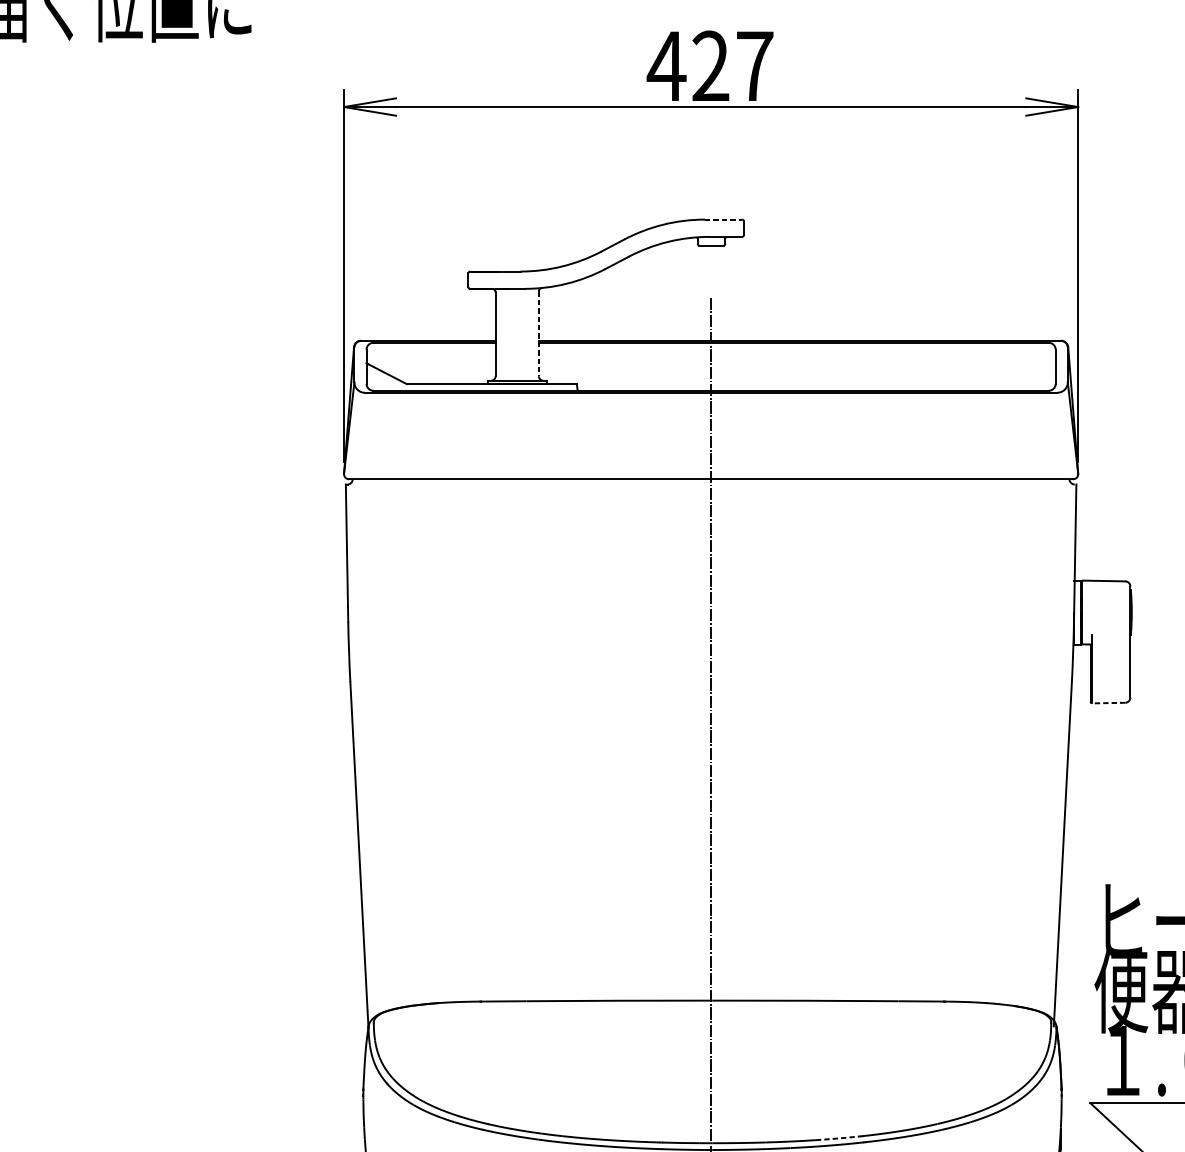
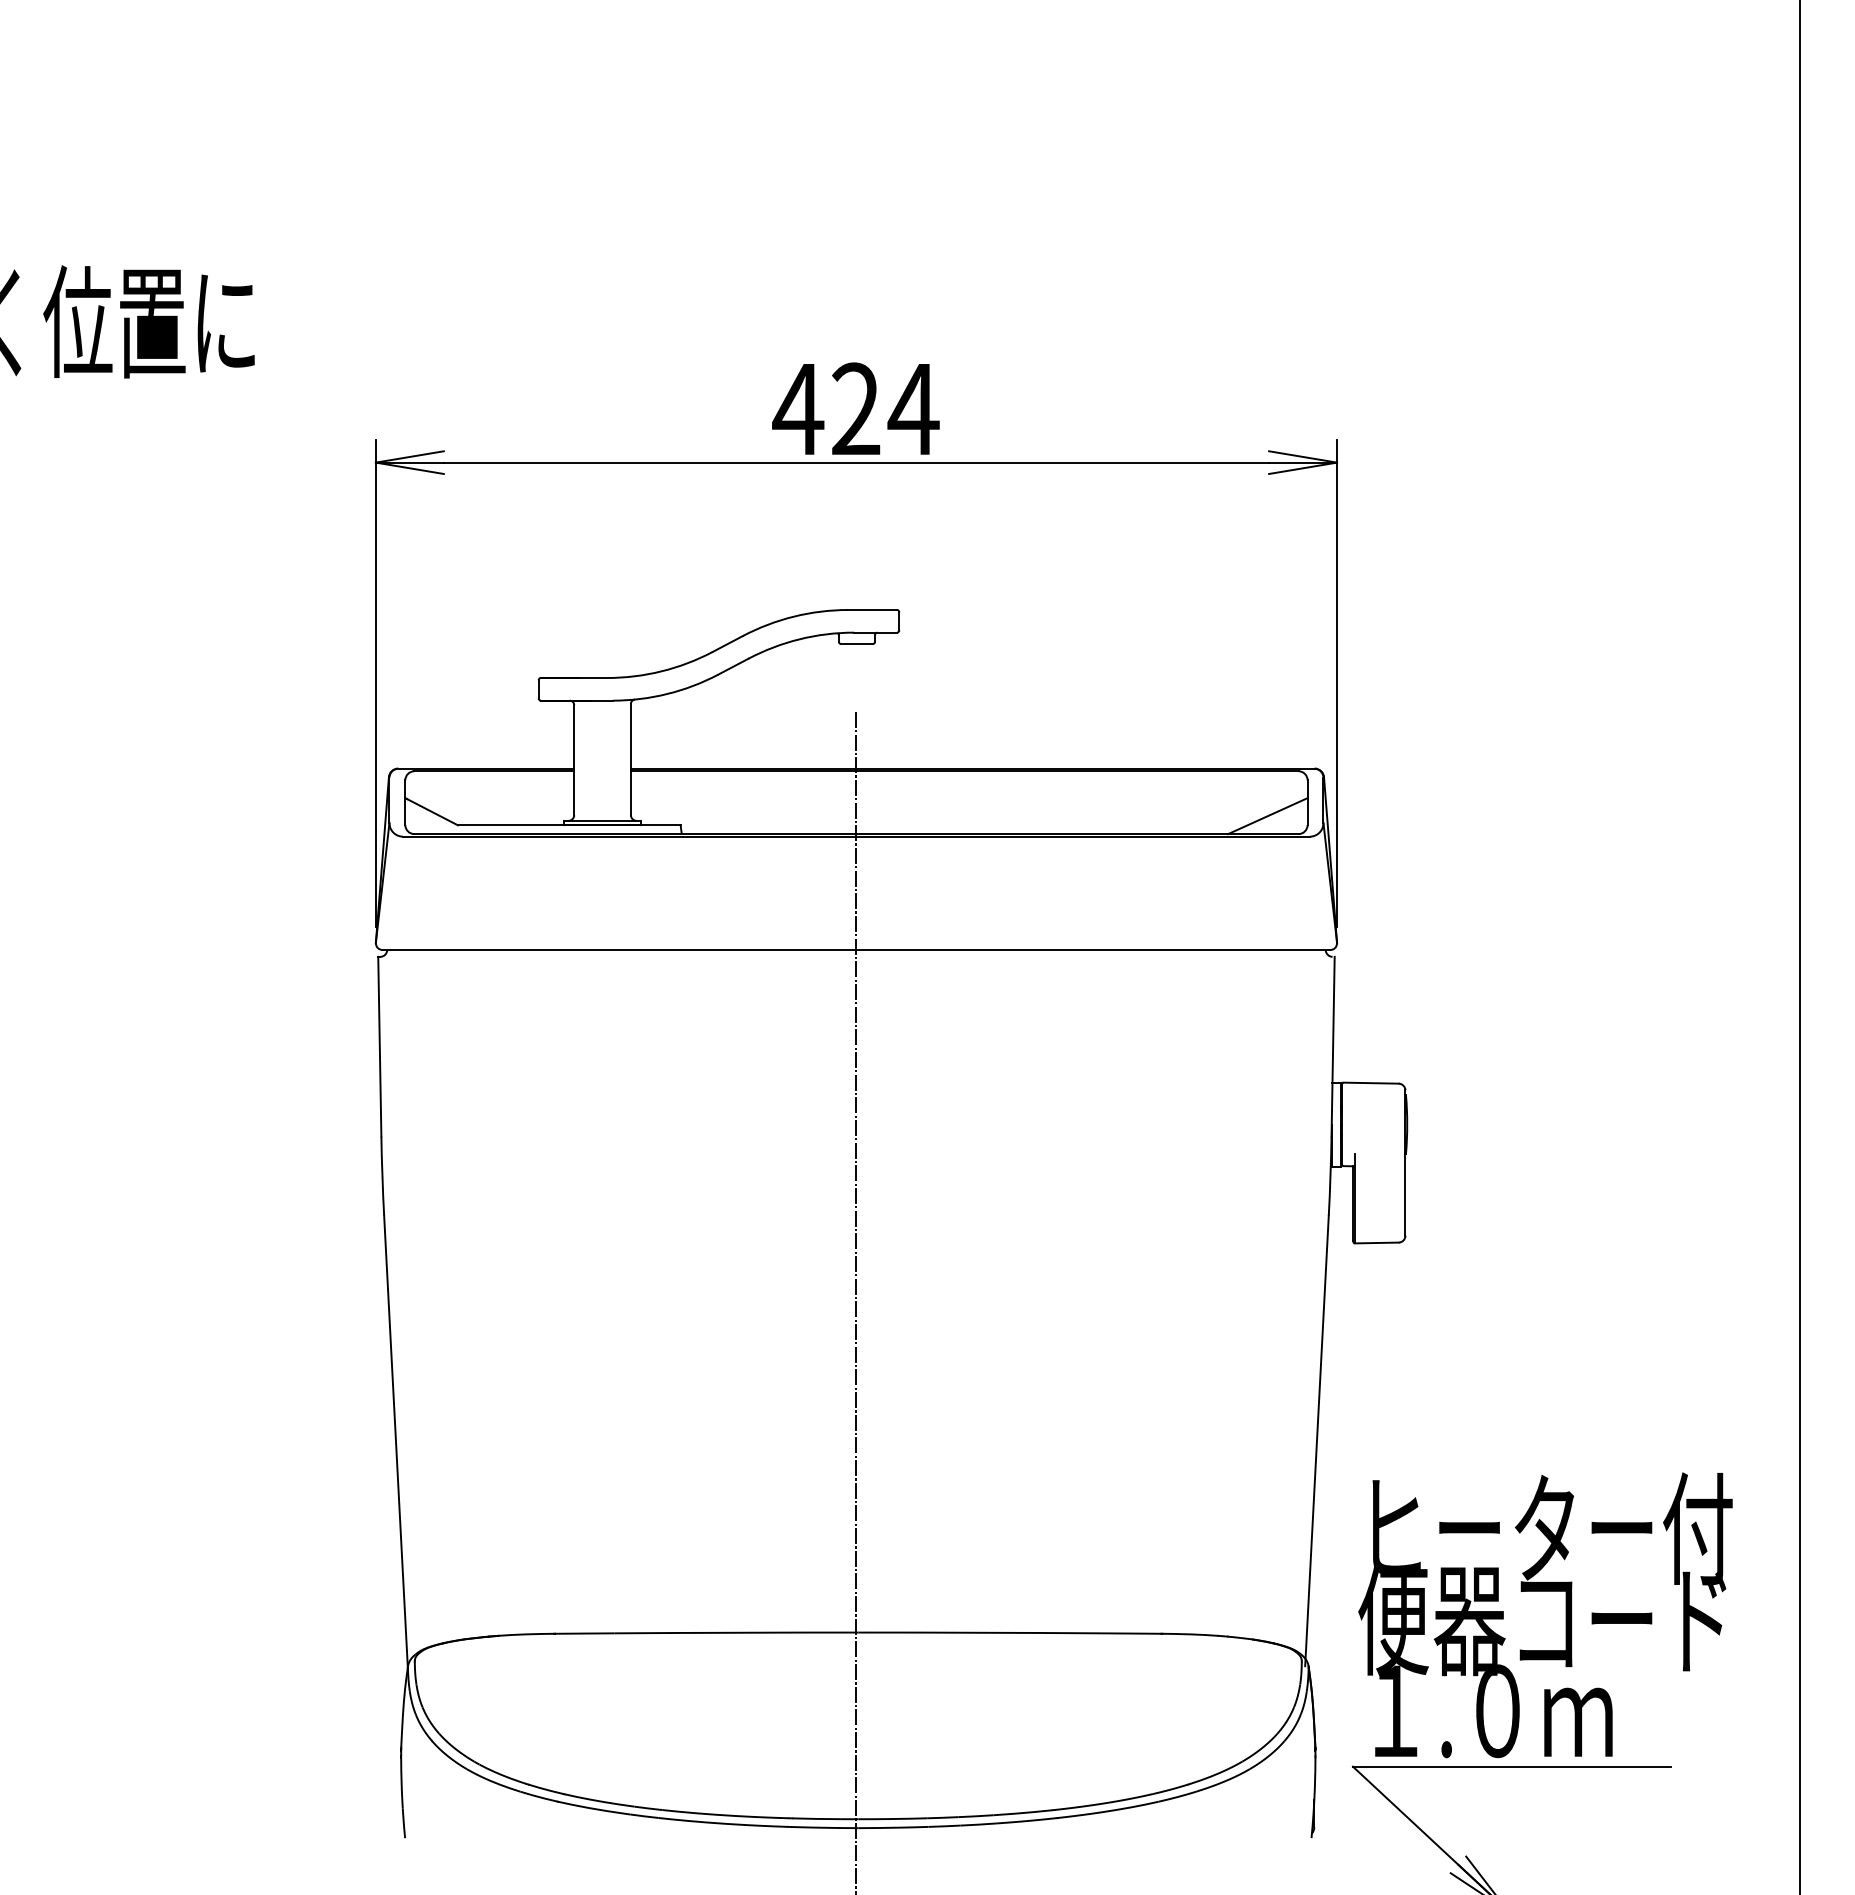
text: (754, 66) -> (913, 409), 427 -> 424
line: (724, 219) -> (873, 609), dashed -> solid
line: (538, 333) -> (630, 759), dashed -> solid
line: (1025, 377) -> (1267, 816), added
line: (1108, 703) -> (1376, 1243), dashed -> solid
line: (838, 1138) -> (1023, 1812), dashed -> solid

